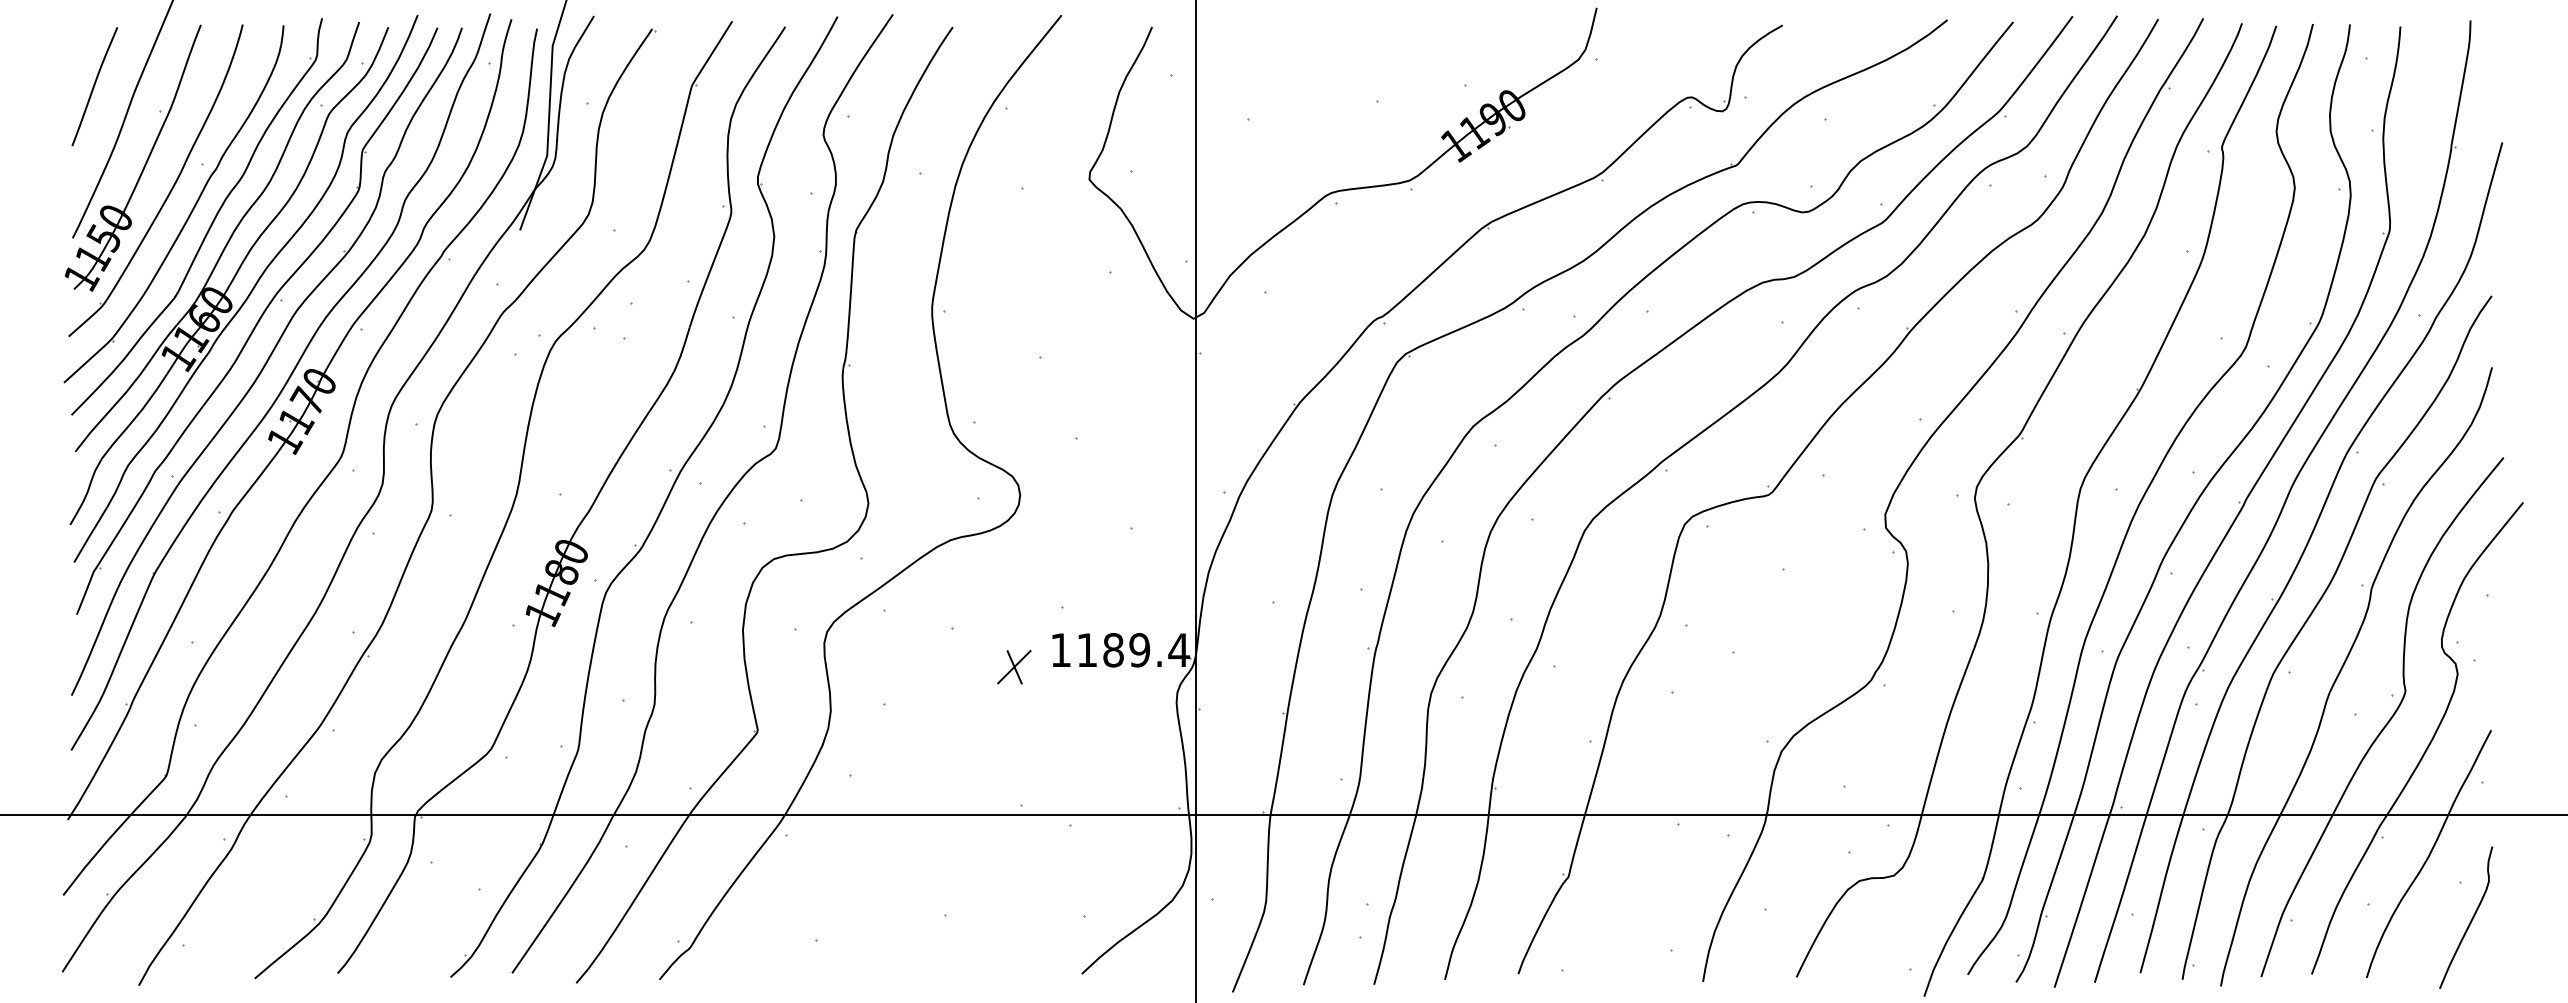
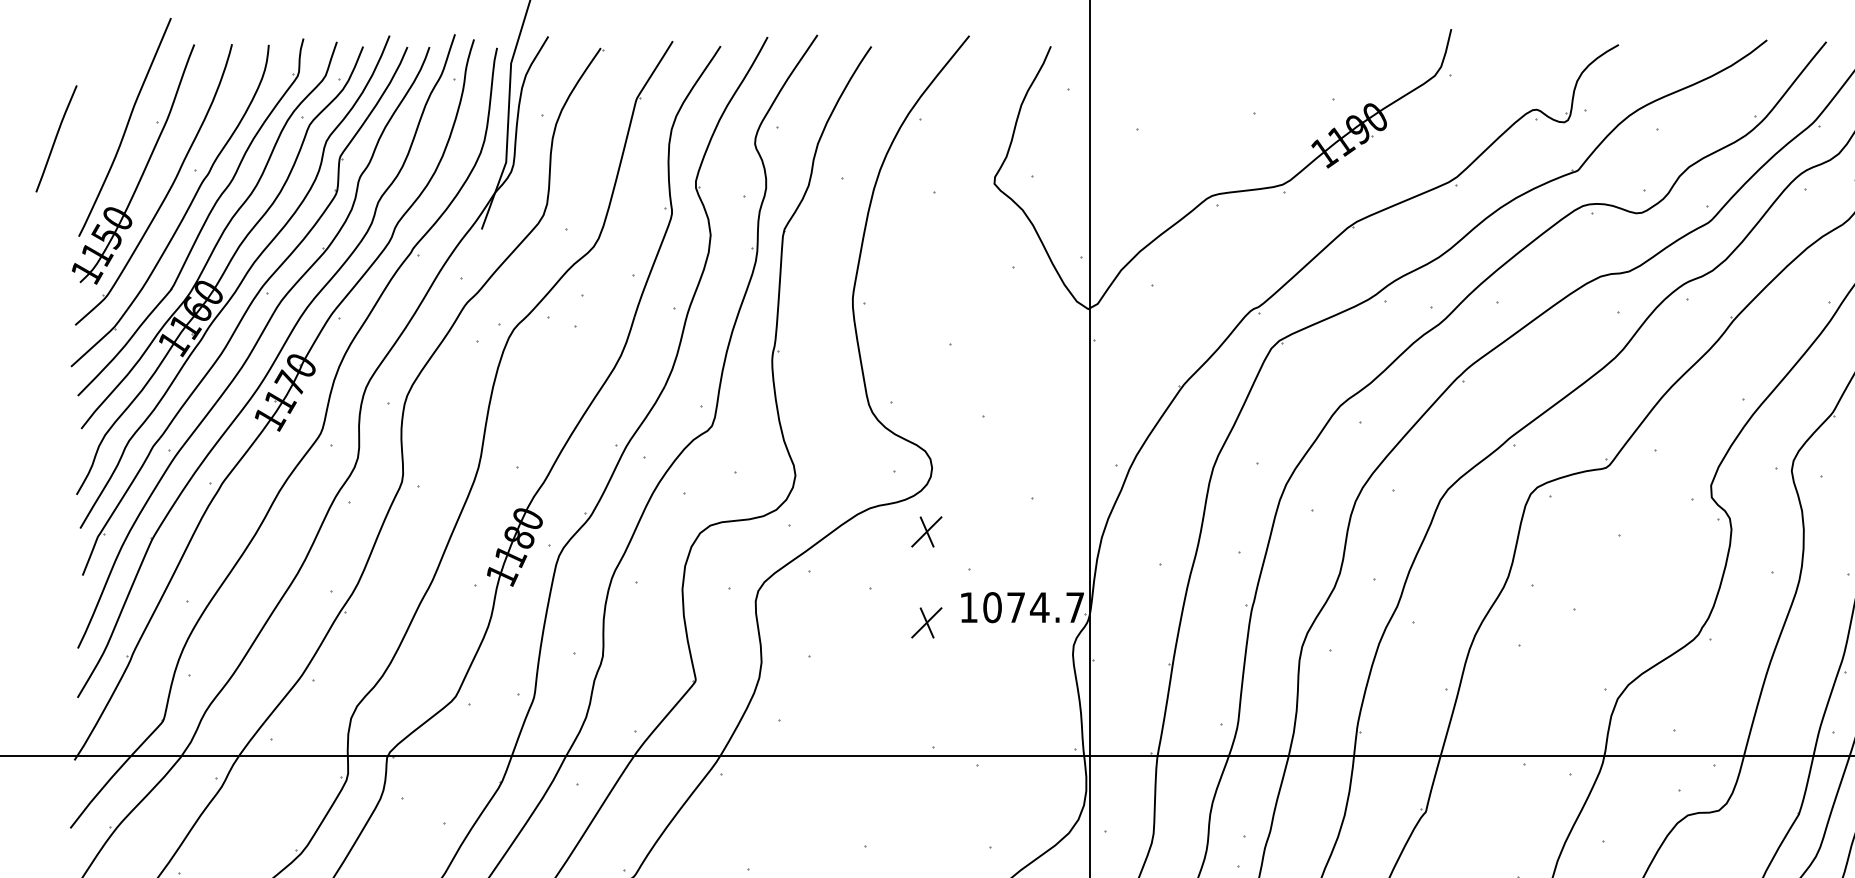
curve: (94, 86) -> (56, 138), moved
part: (1014, 566) -> (926, 532), added
text: (1133, 650) -> (1034, 607), 1189.4 -> 1074.7

